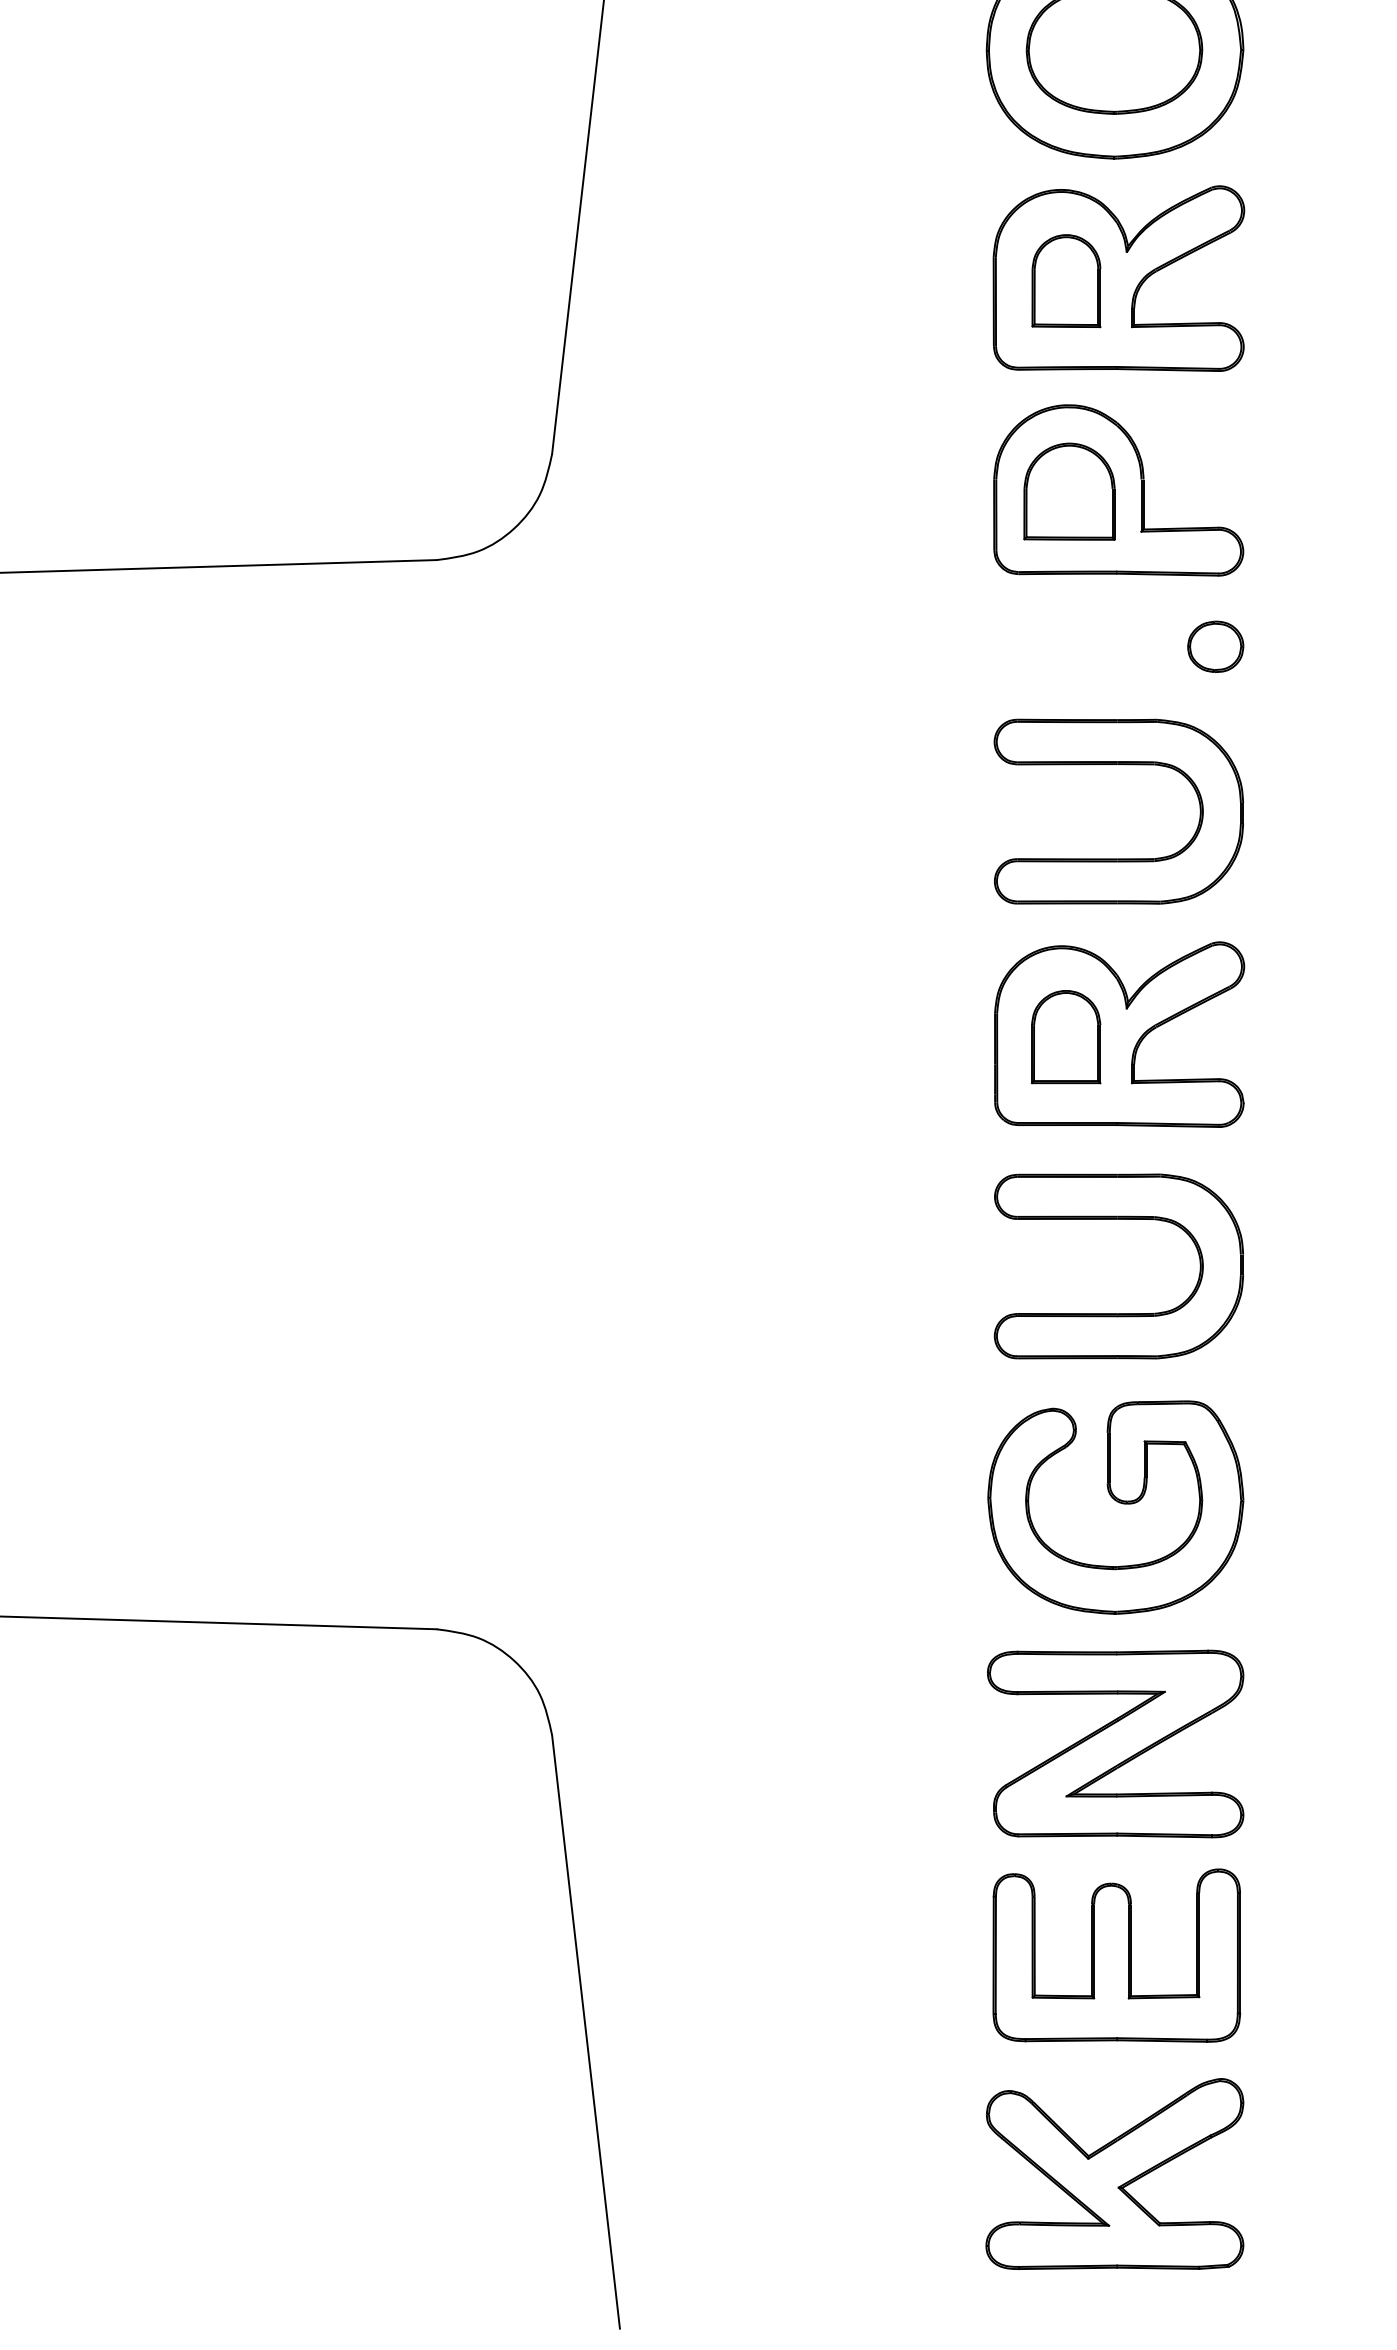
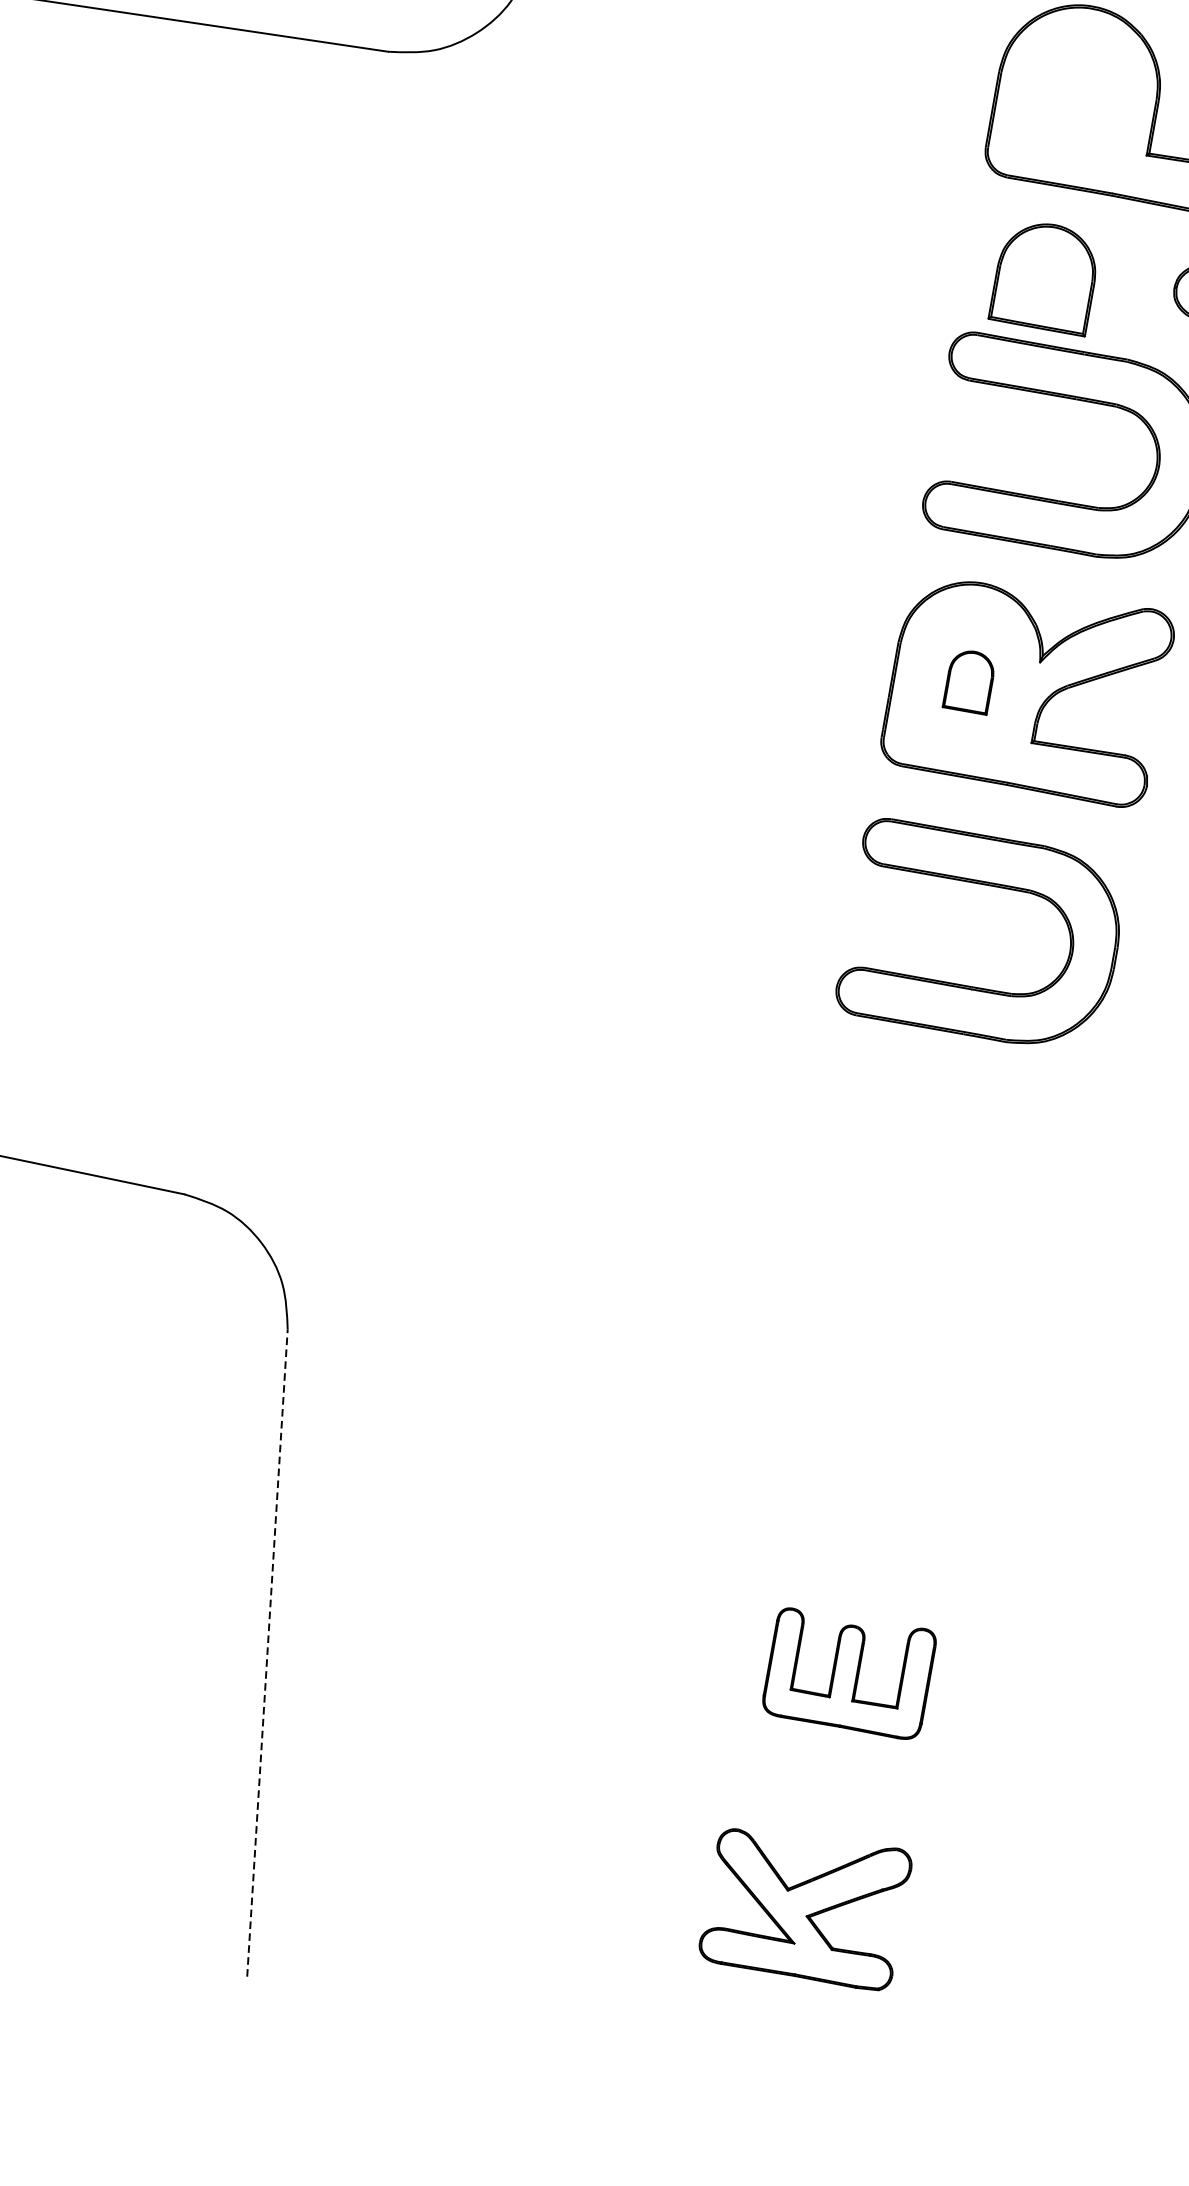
part: (1069, 491) -> (1045, 276), moved
part: (1065, 1037) -> (969, 681), size x0.6
part: (1115, 1507) -> (933, 1193), removed
part: (1115, 1743) -> (888, 1445), removed
part: (1116, 1955) -> (848, 1672), size x0.6
line: (586, 2031) -> (268, 1652), solid -> dashed
part: (1114, 2173) -> (805, 1904), size x0.7

